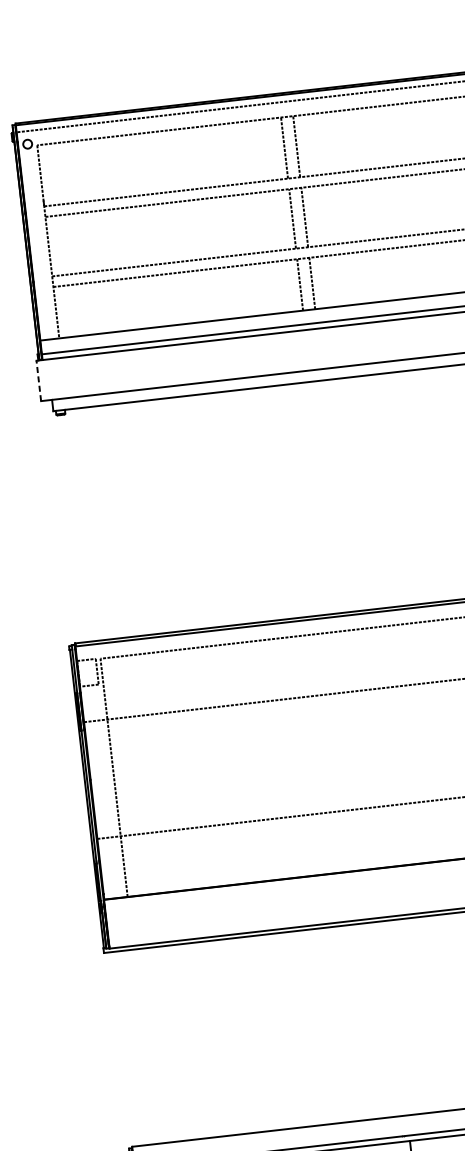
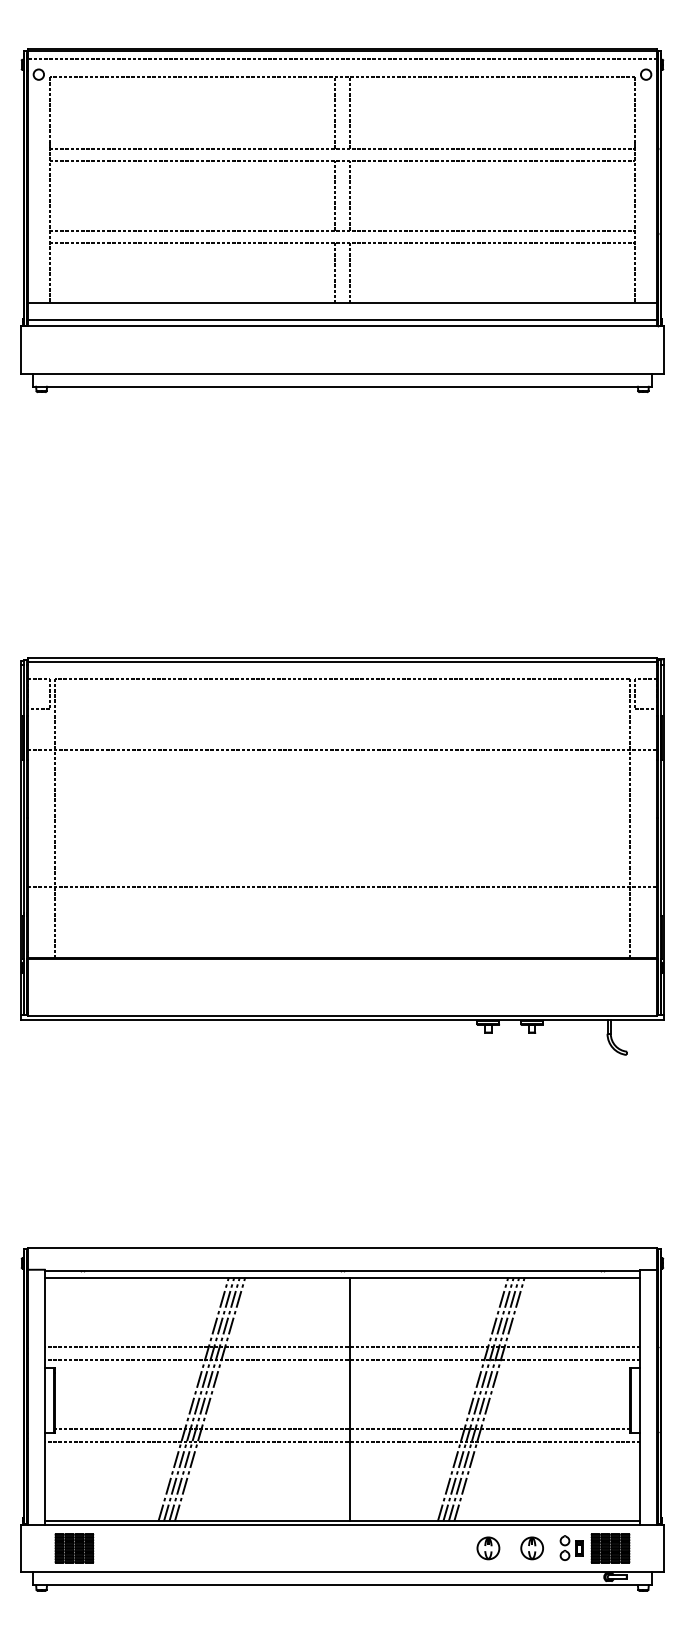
line: (38, 380) -> (20, 349), dashed -> solid

